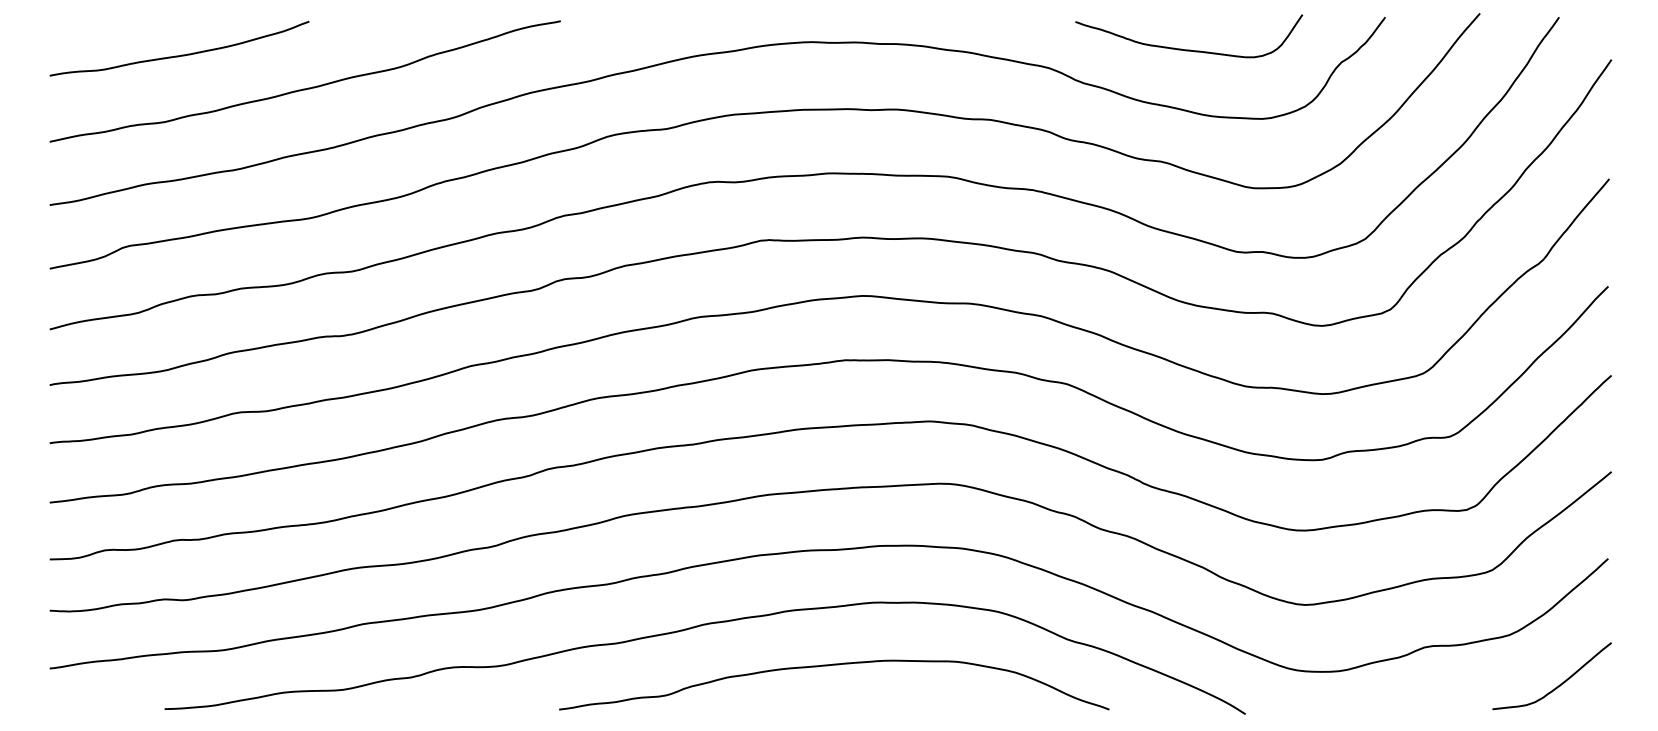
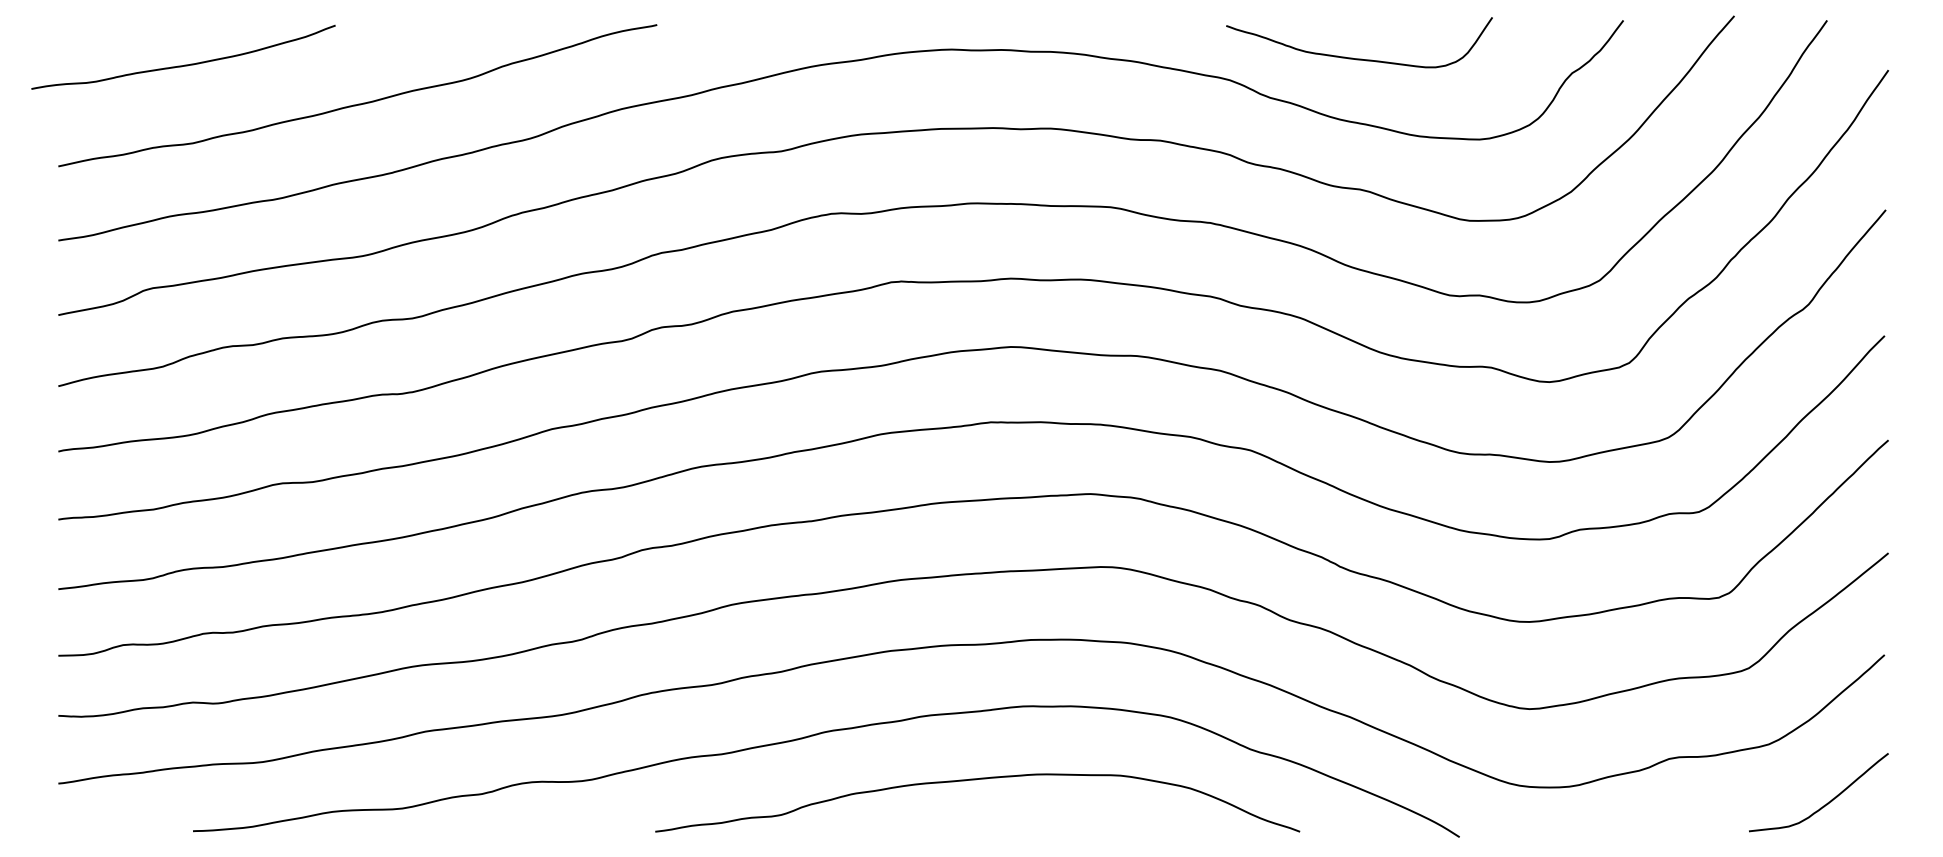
curve: (1189, 49) -> (1359, 58), moved
curve: (181, 54) -> (185, 64), moved

